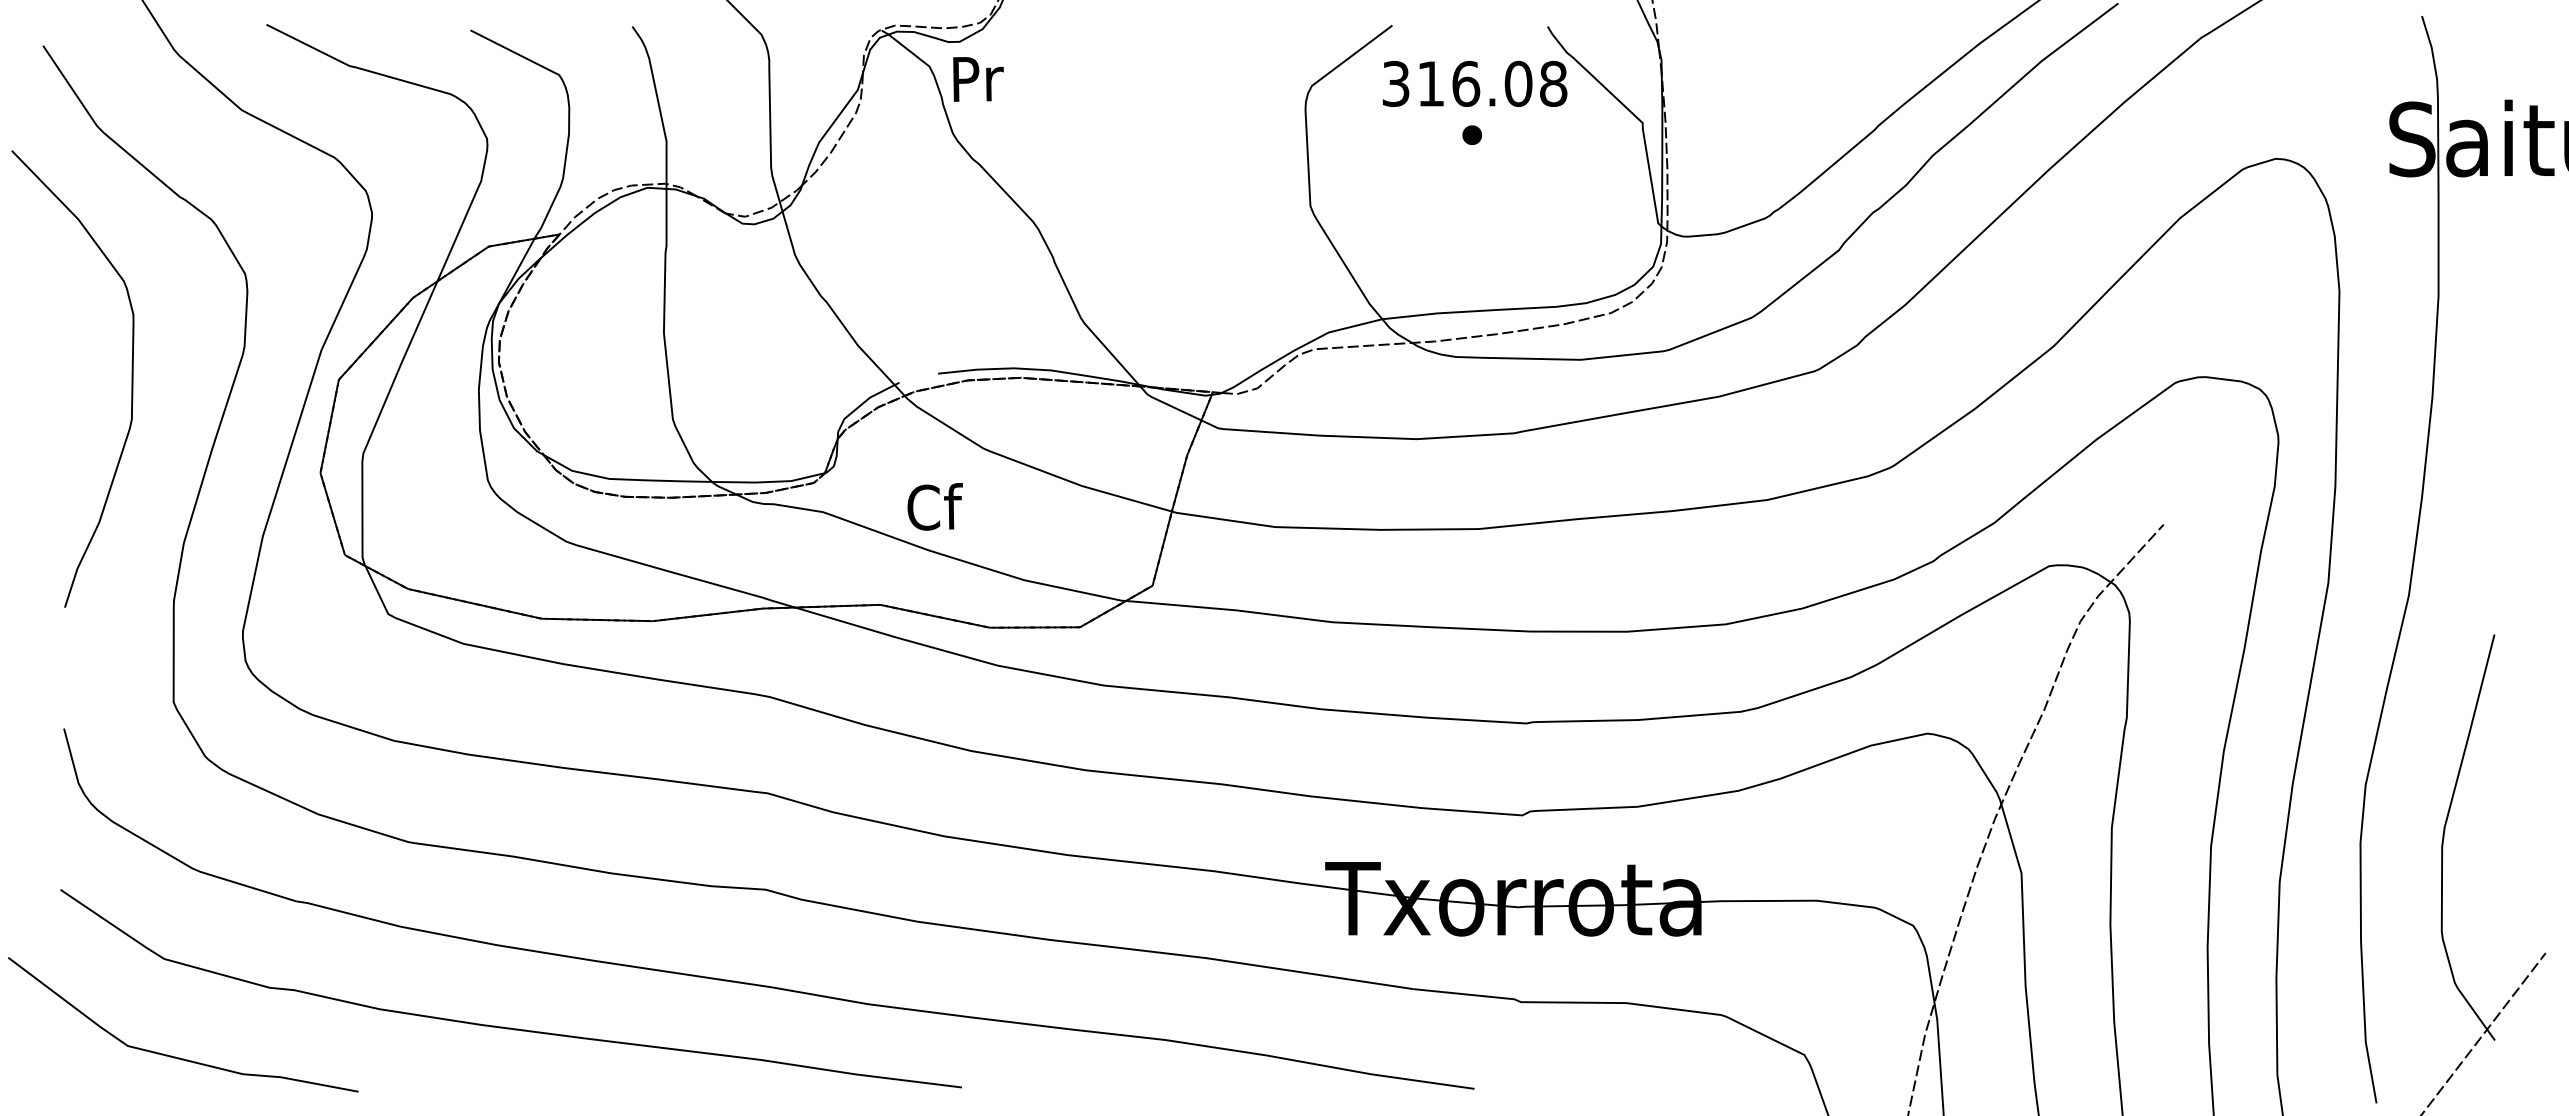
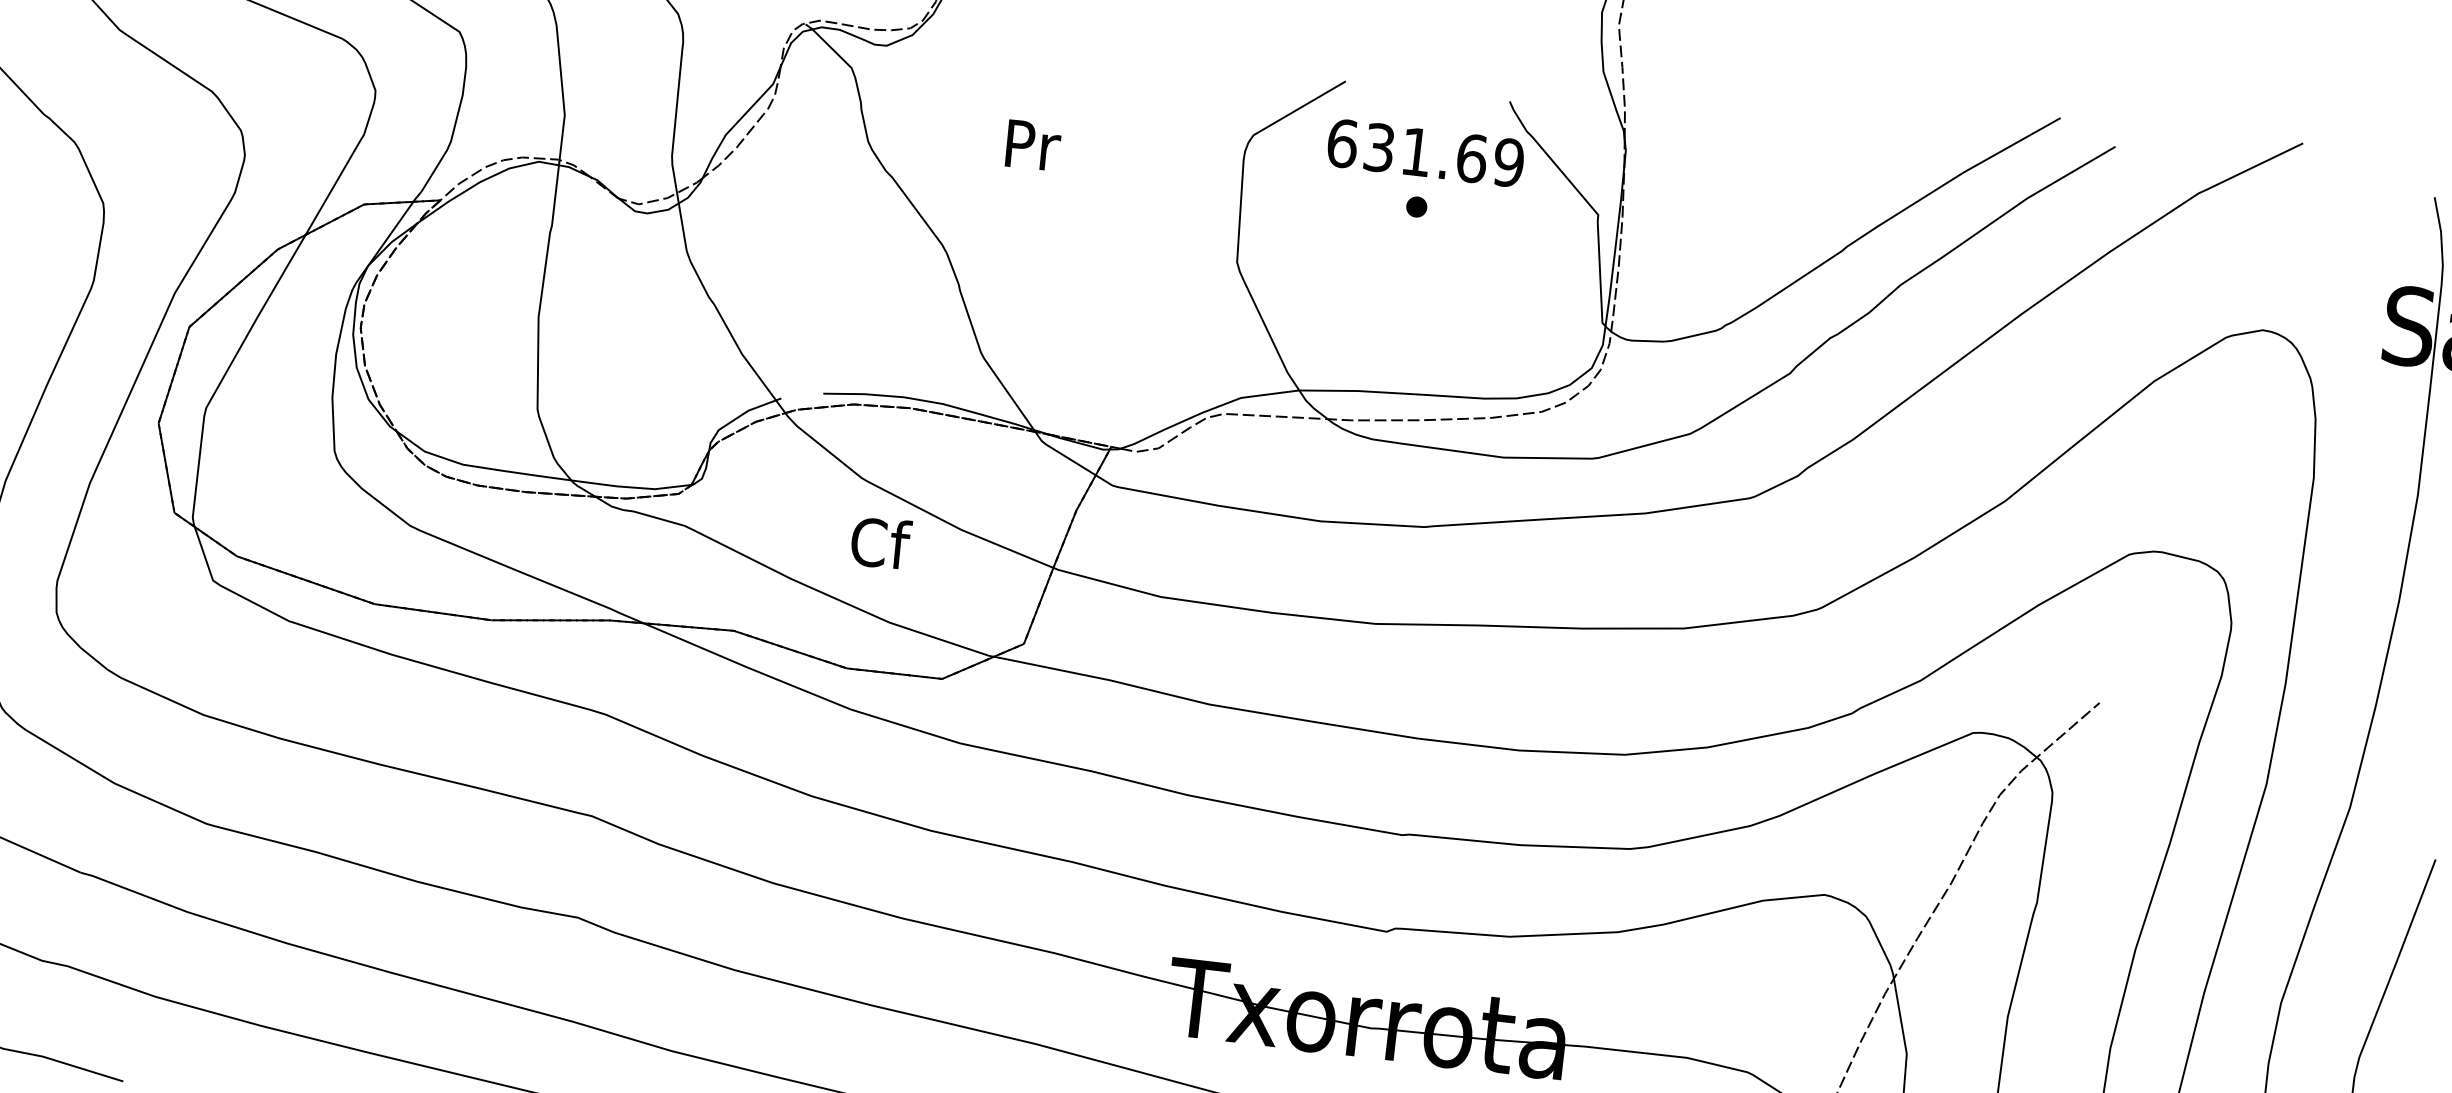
text: (978, 79) -> (1033, 145), moved
text: (1474, 83) -> (1425, 152), 316.08 -> 631.69
text: (934, 506) -> (880, 542), moved

